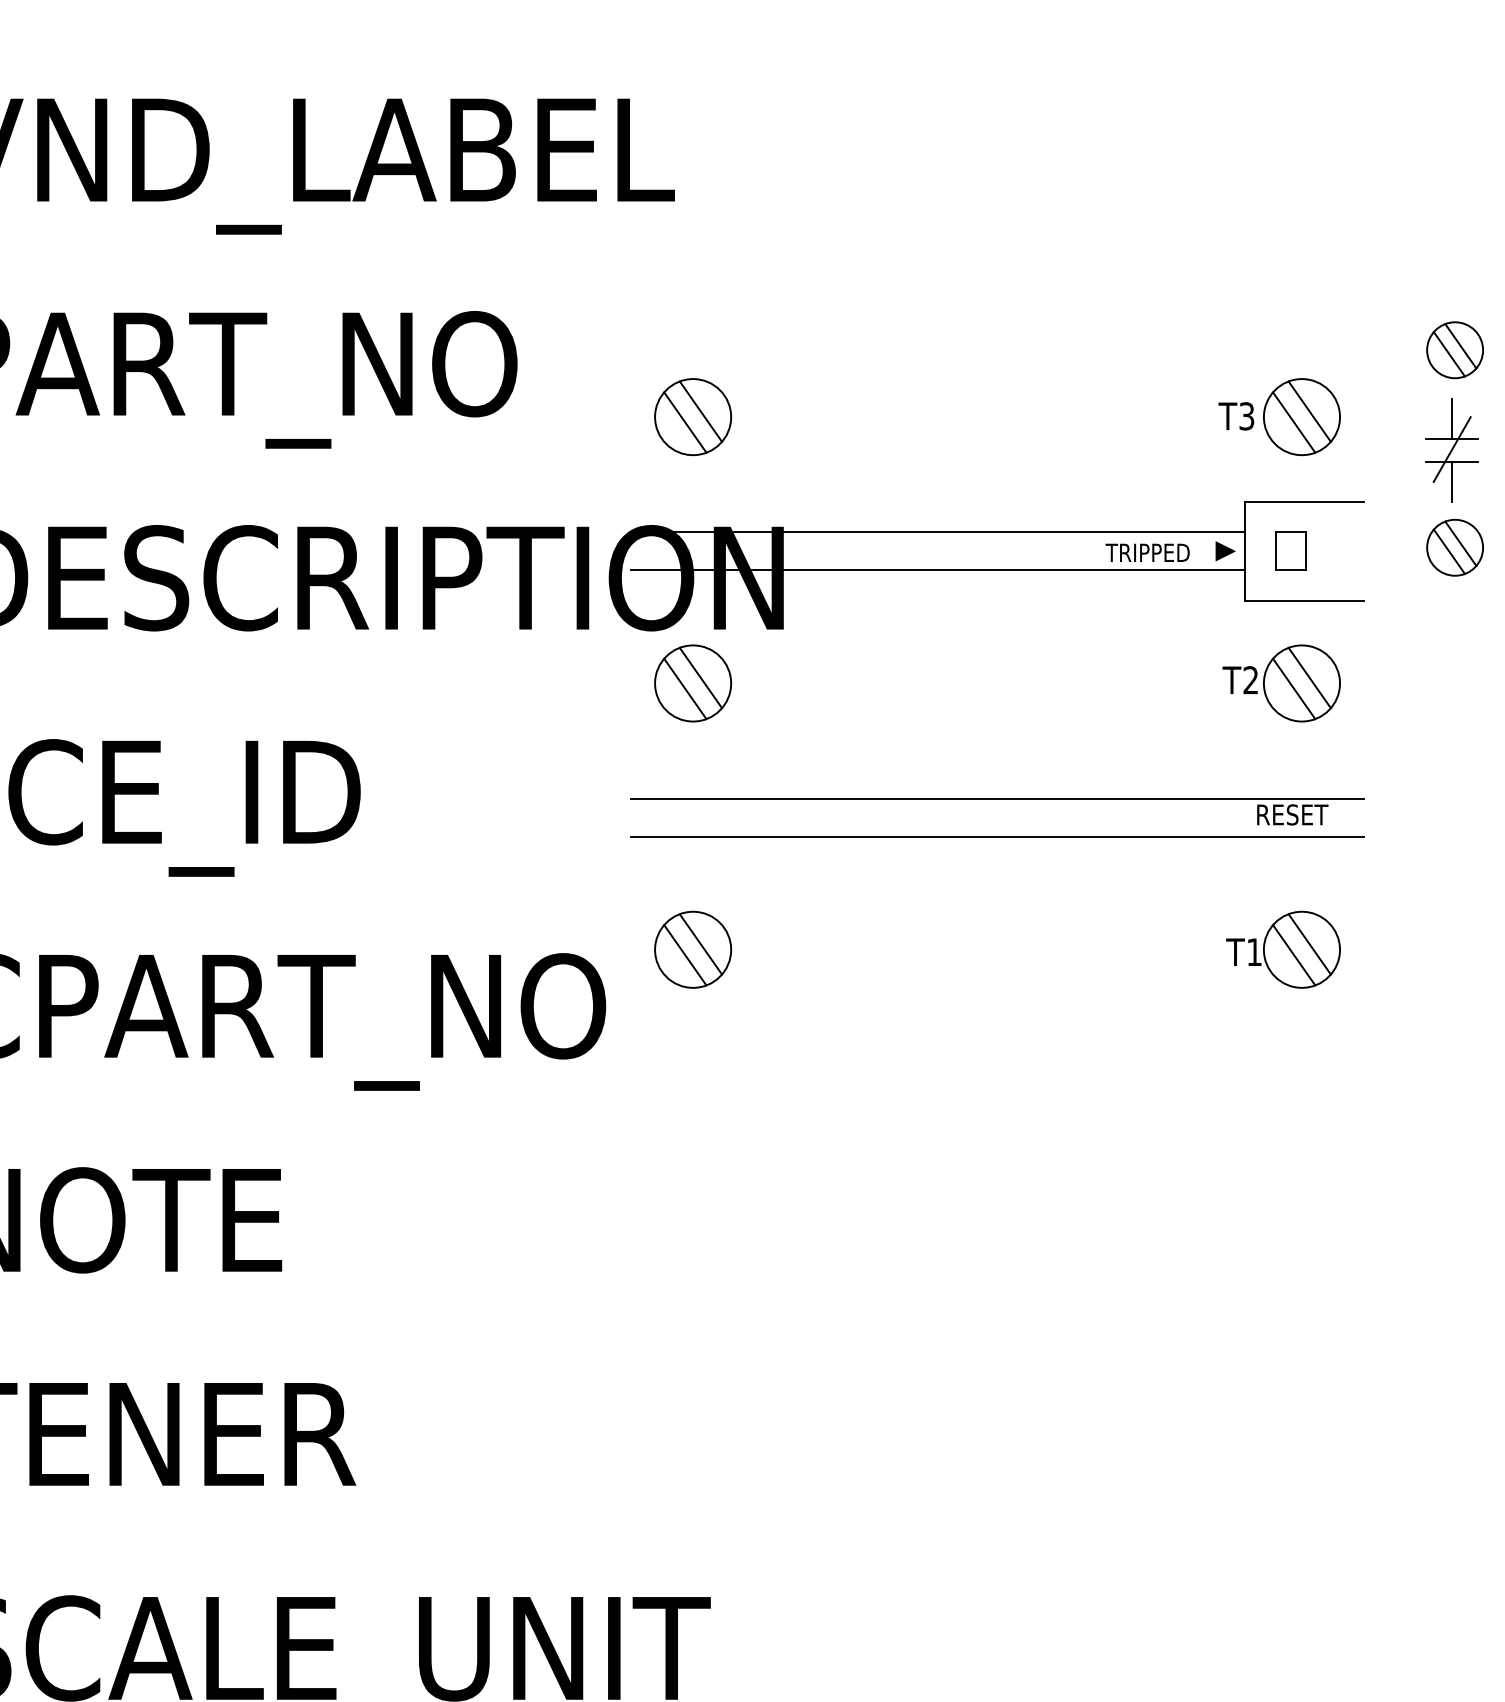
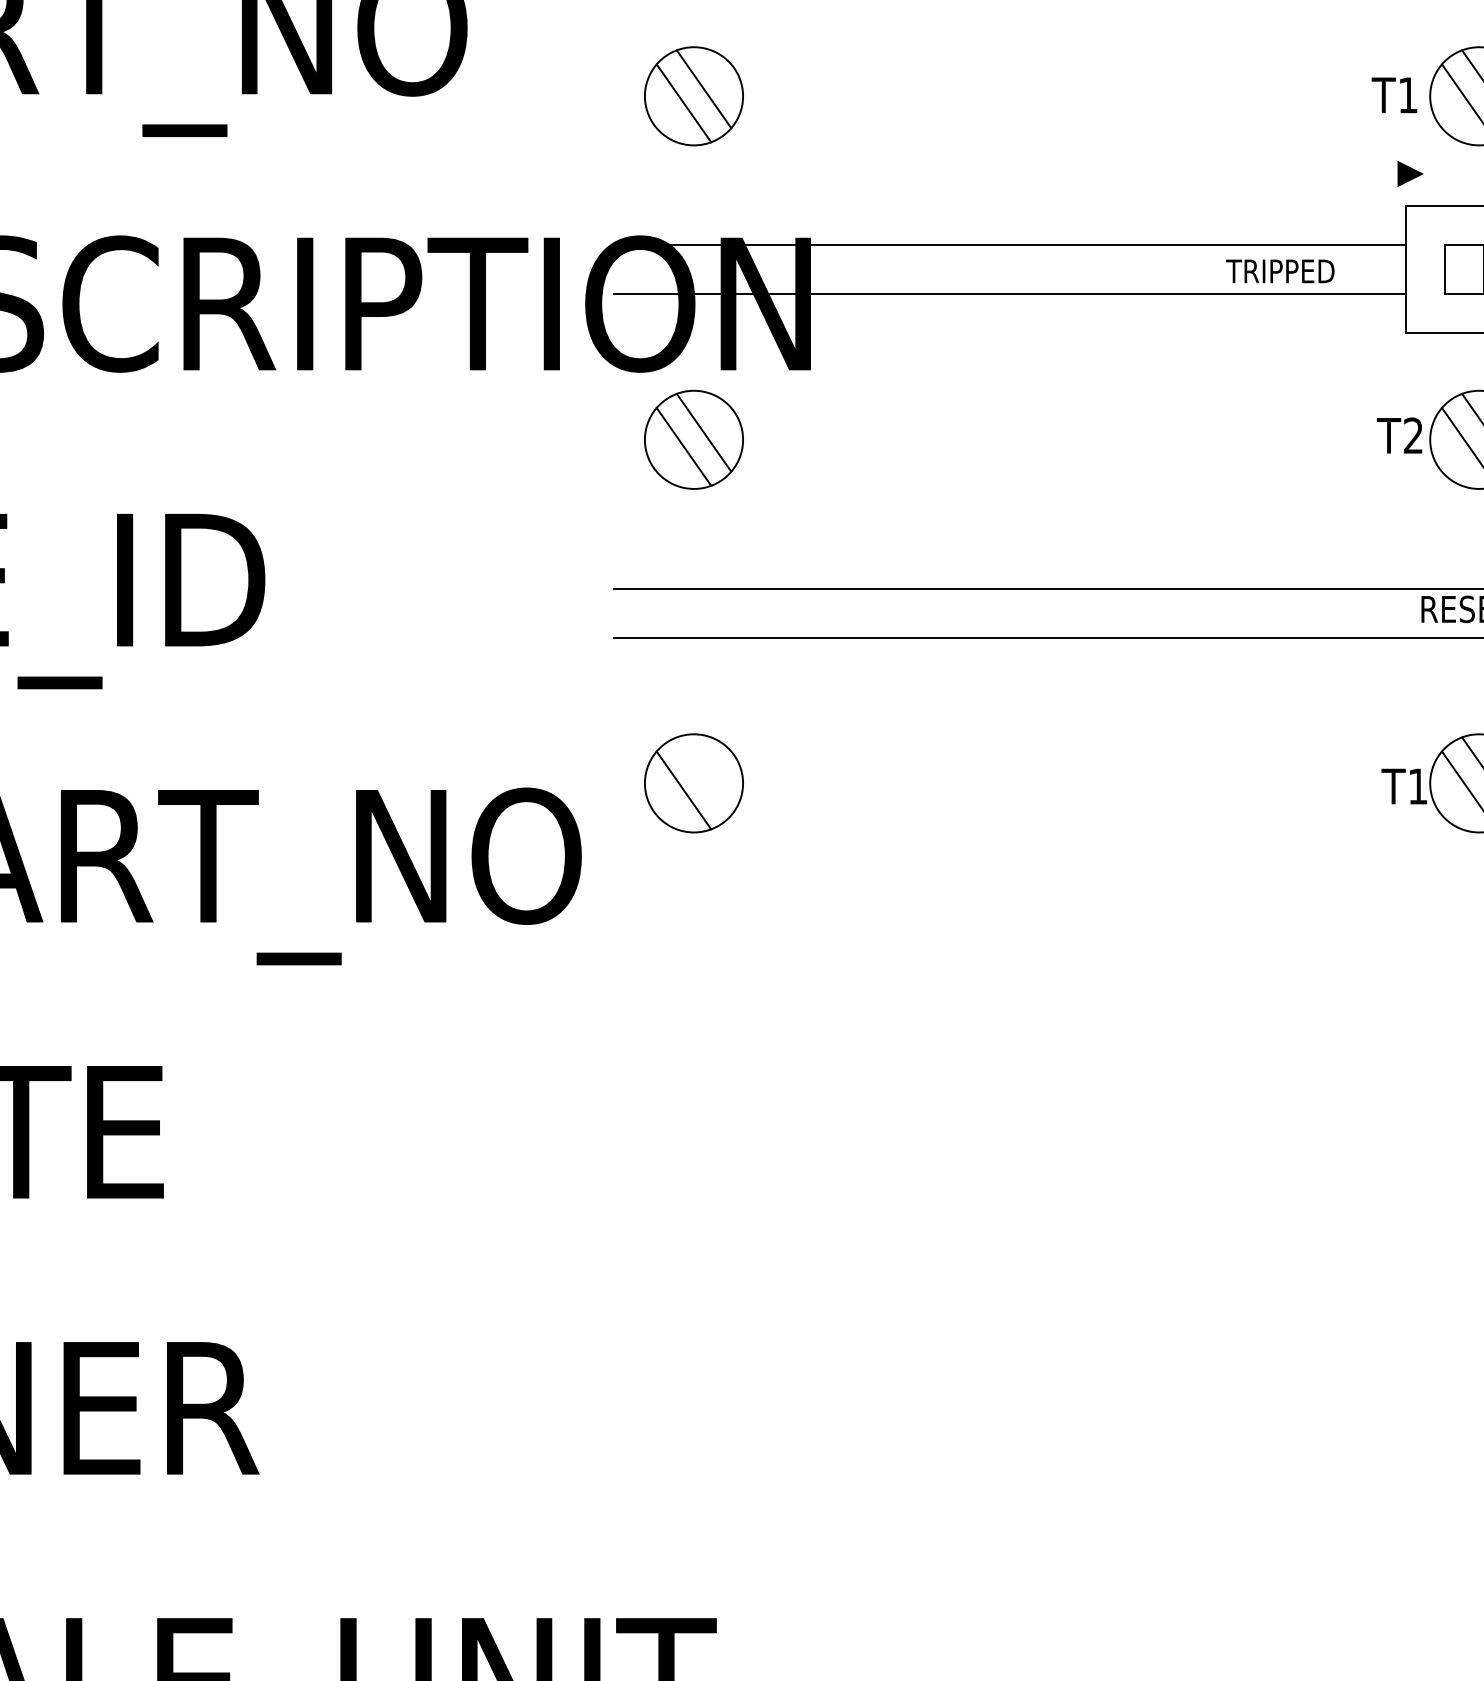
text: (1246, 416) -> (1407, 95), T3 -> T1
line: (1225, 551) -> (1410, 174), moved
line: (700, 944) -> (703, 776), removed

